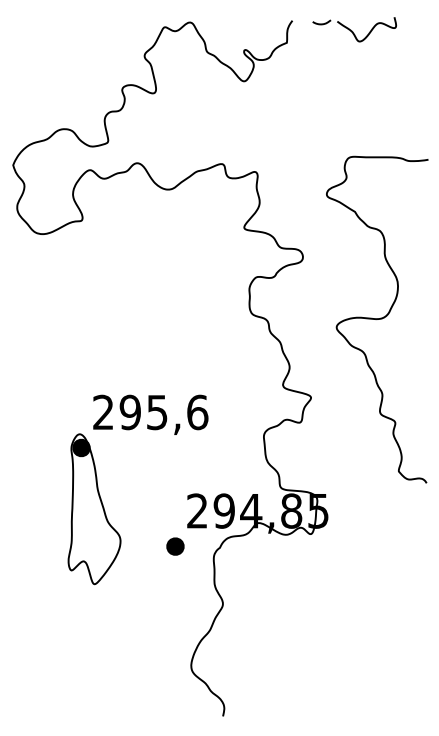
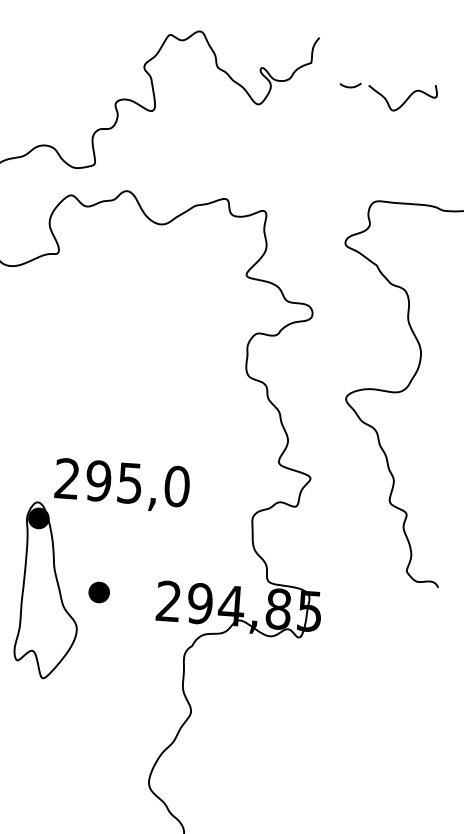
part: (354, 29) -> (388, 96), moved
text: (197, 411) -> (177, 485), 295,6 -> 295,0
part: (175, 546) -> (99, 592), moved

